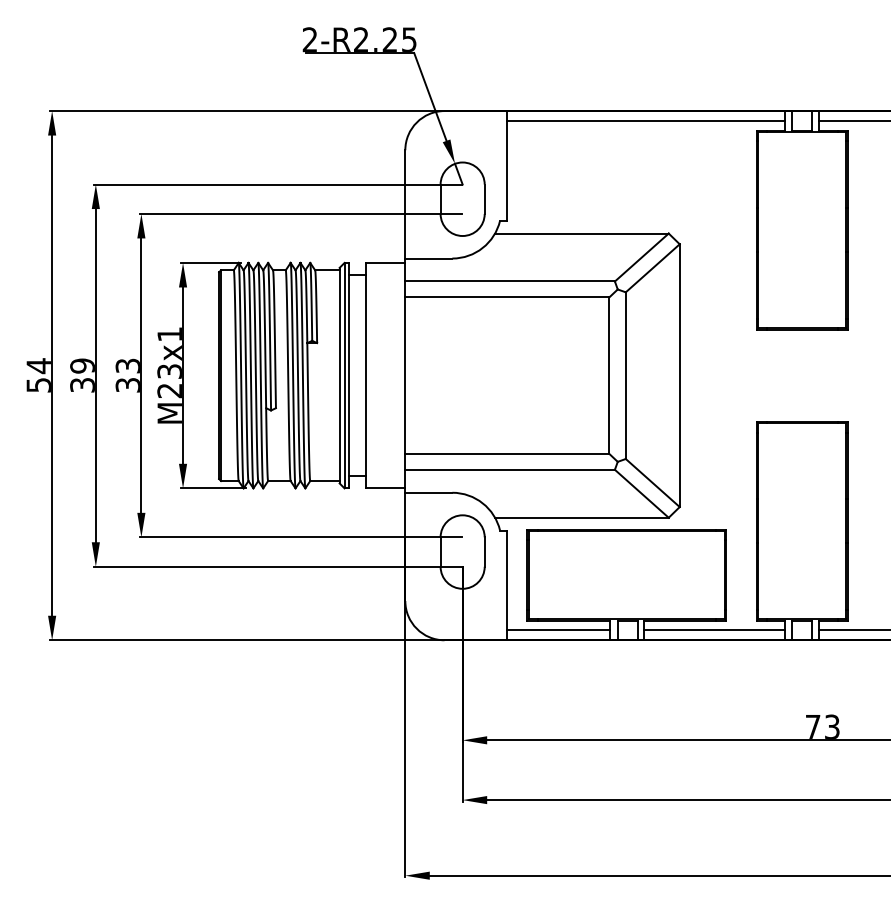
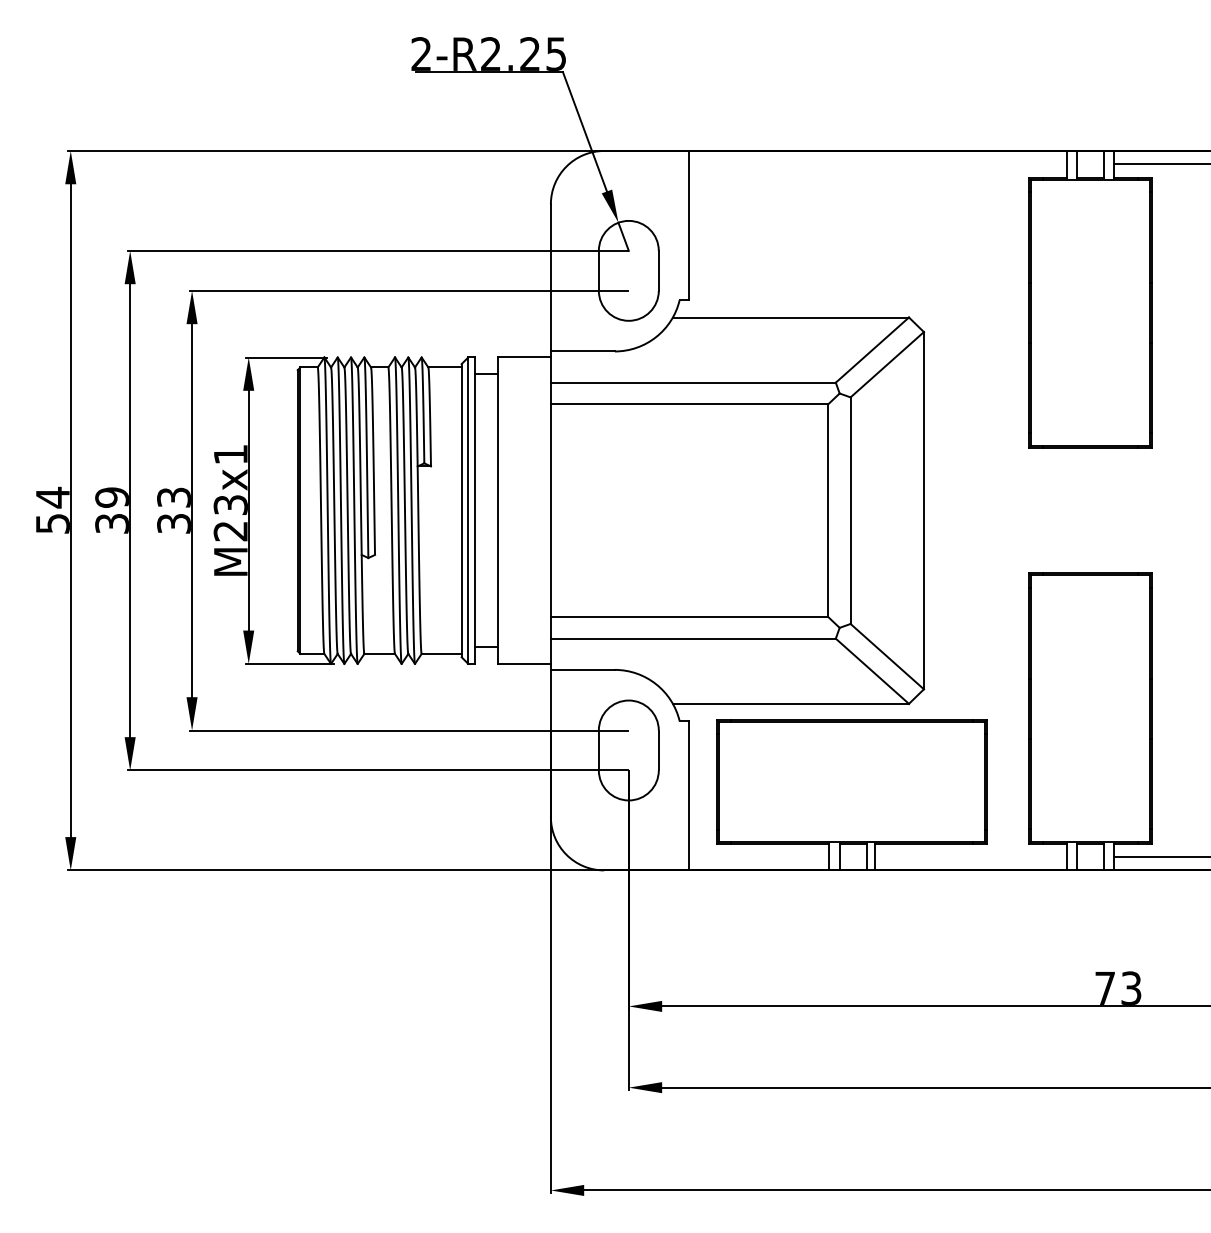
line: (646, 121) -> (878, 164), removed
line: (558, 630) -> (758, 857), removed
line: (714, 630) -> (971, 857), removed

